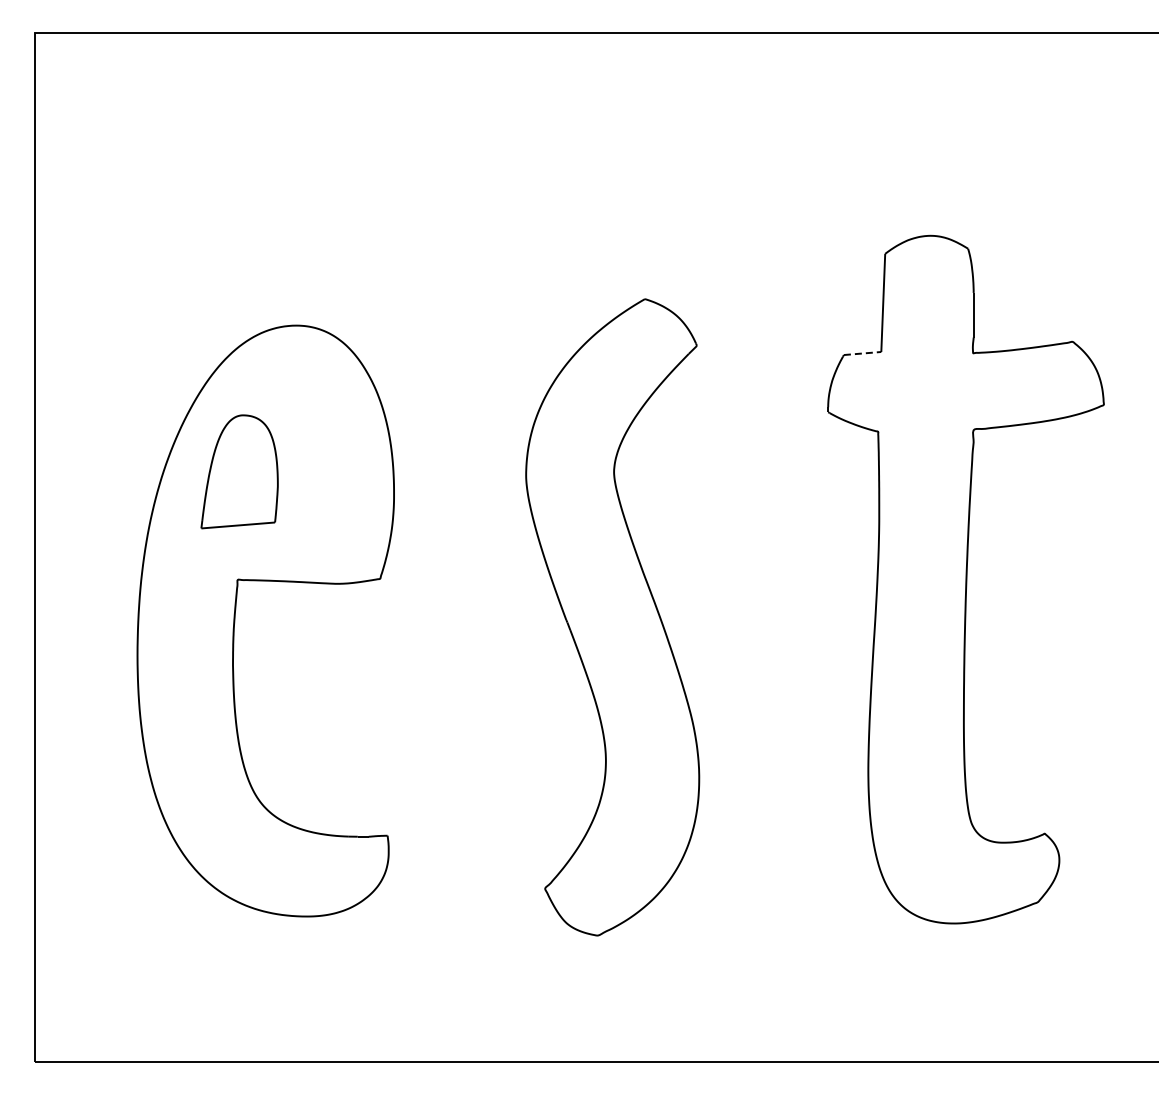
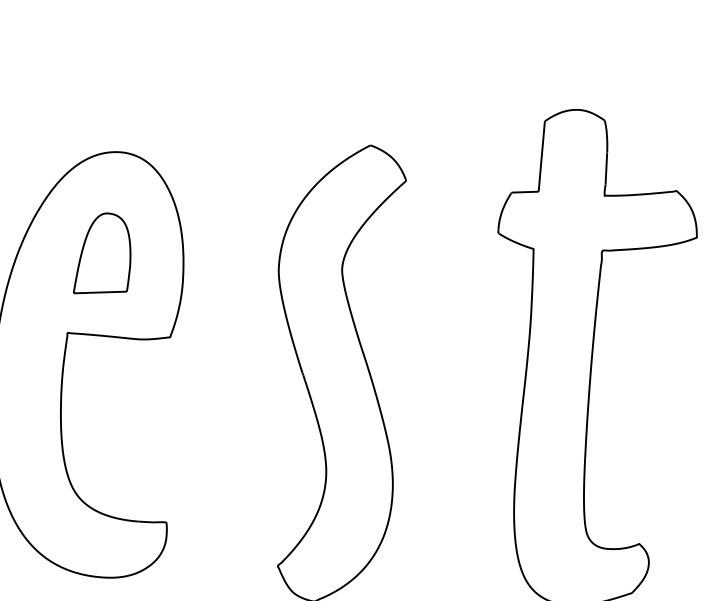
line: (862, 353) -> (525, 192), dashed -> solid
part: (239, 471) -> (103, 253), moved

